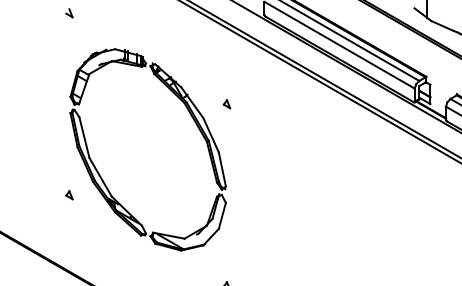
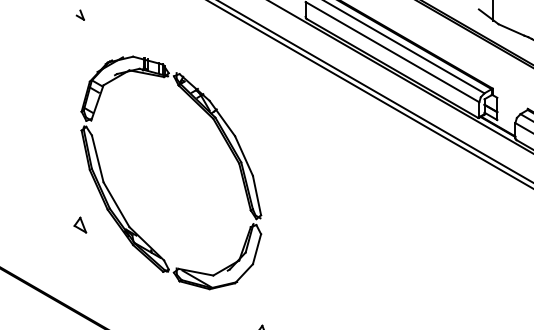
part: (226, 104) -> (261, 120), removed
part: (69, 195) -> (80, 225), size x1.6

